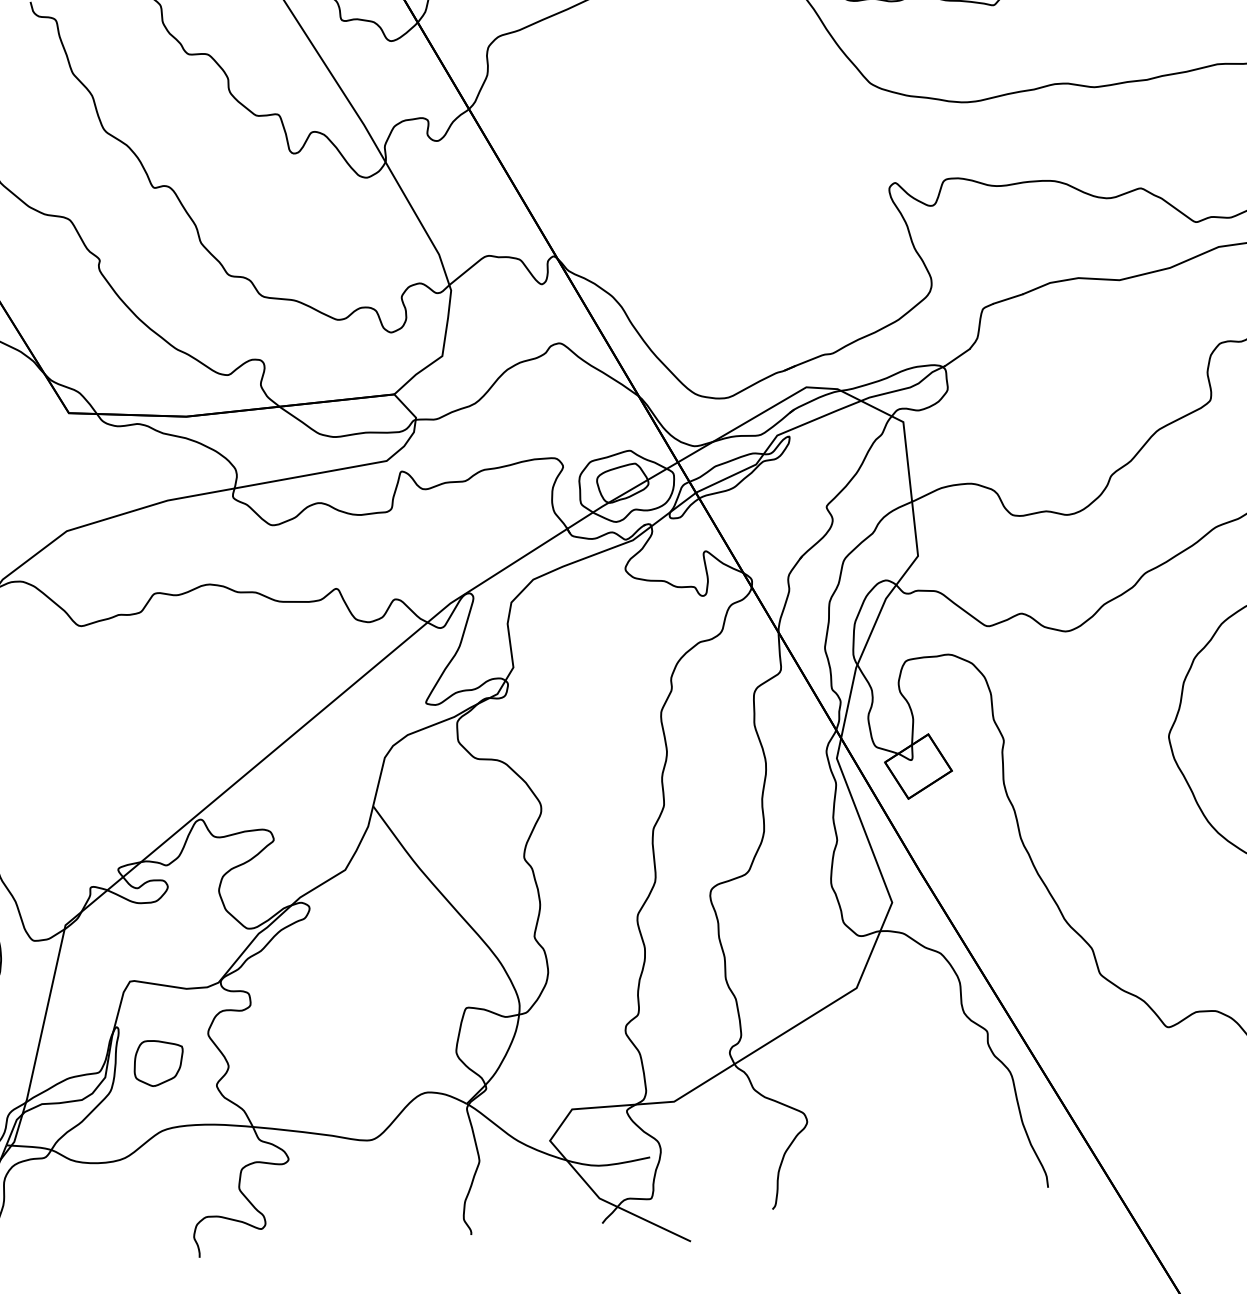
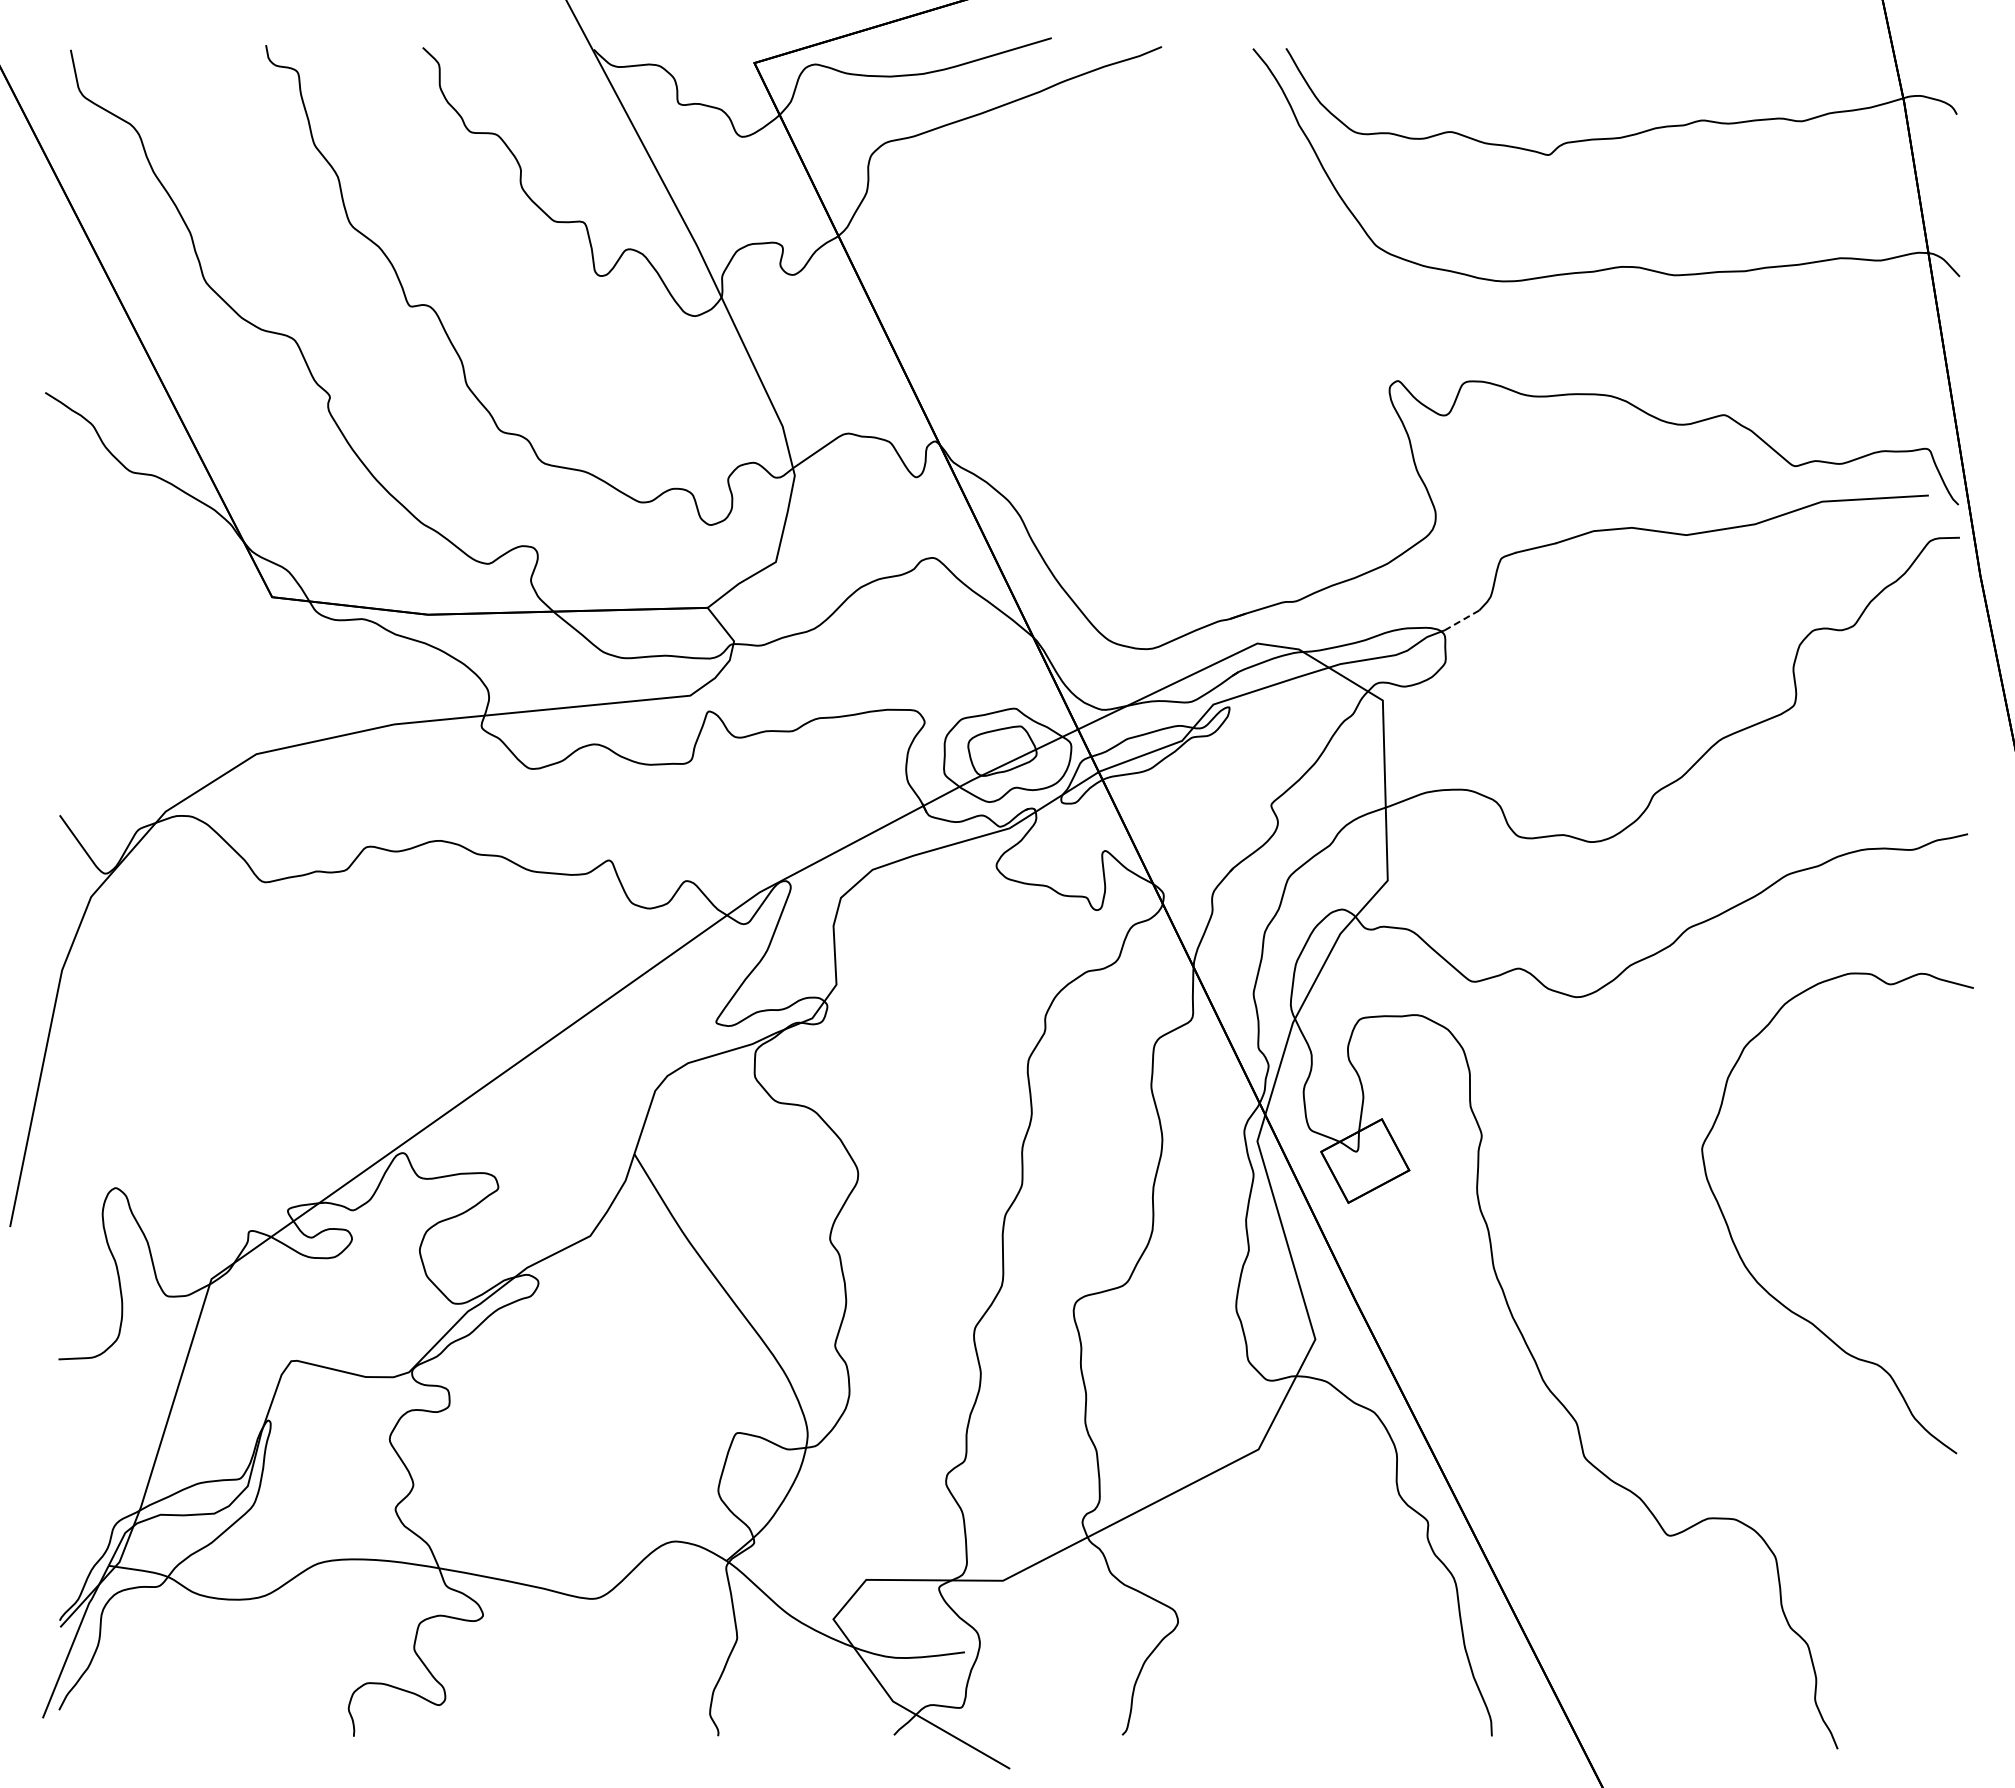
line: (957, 357) -> (1462, 620), solid -> dashed
part: (158, 1062) -> (320, 1472), removed

